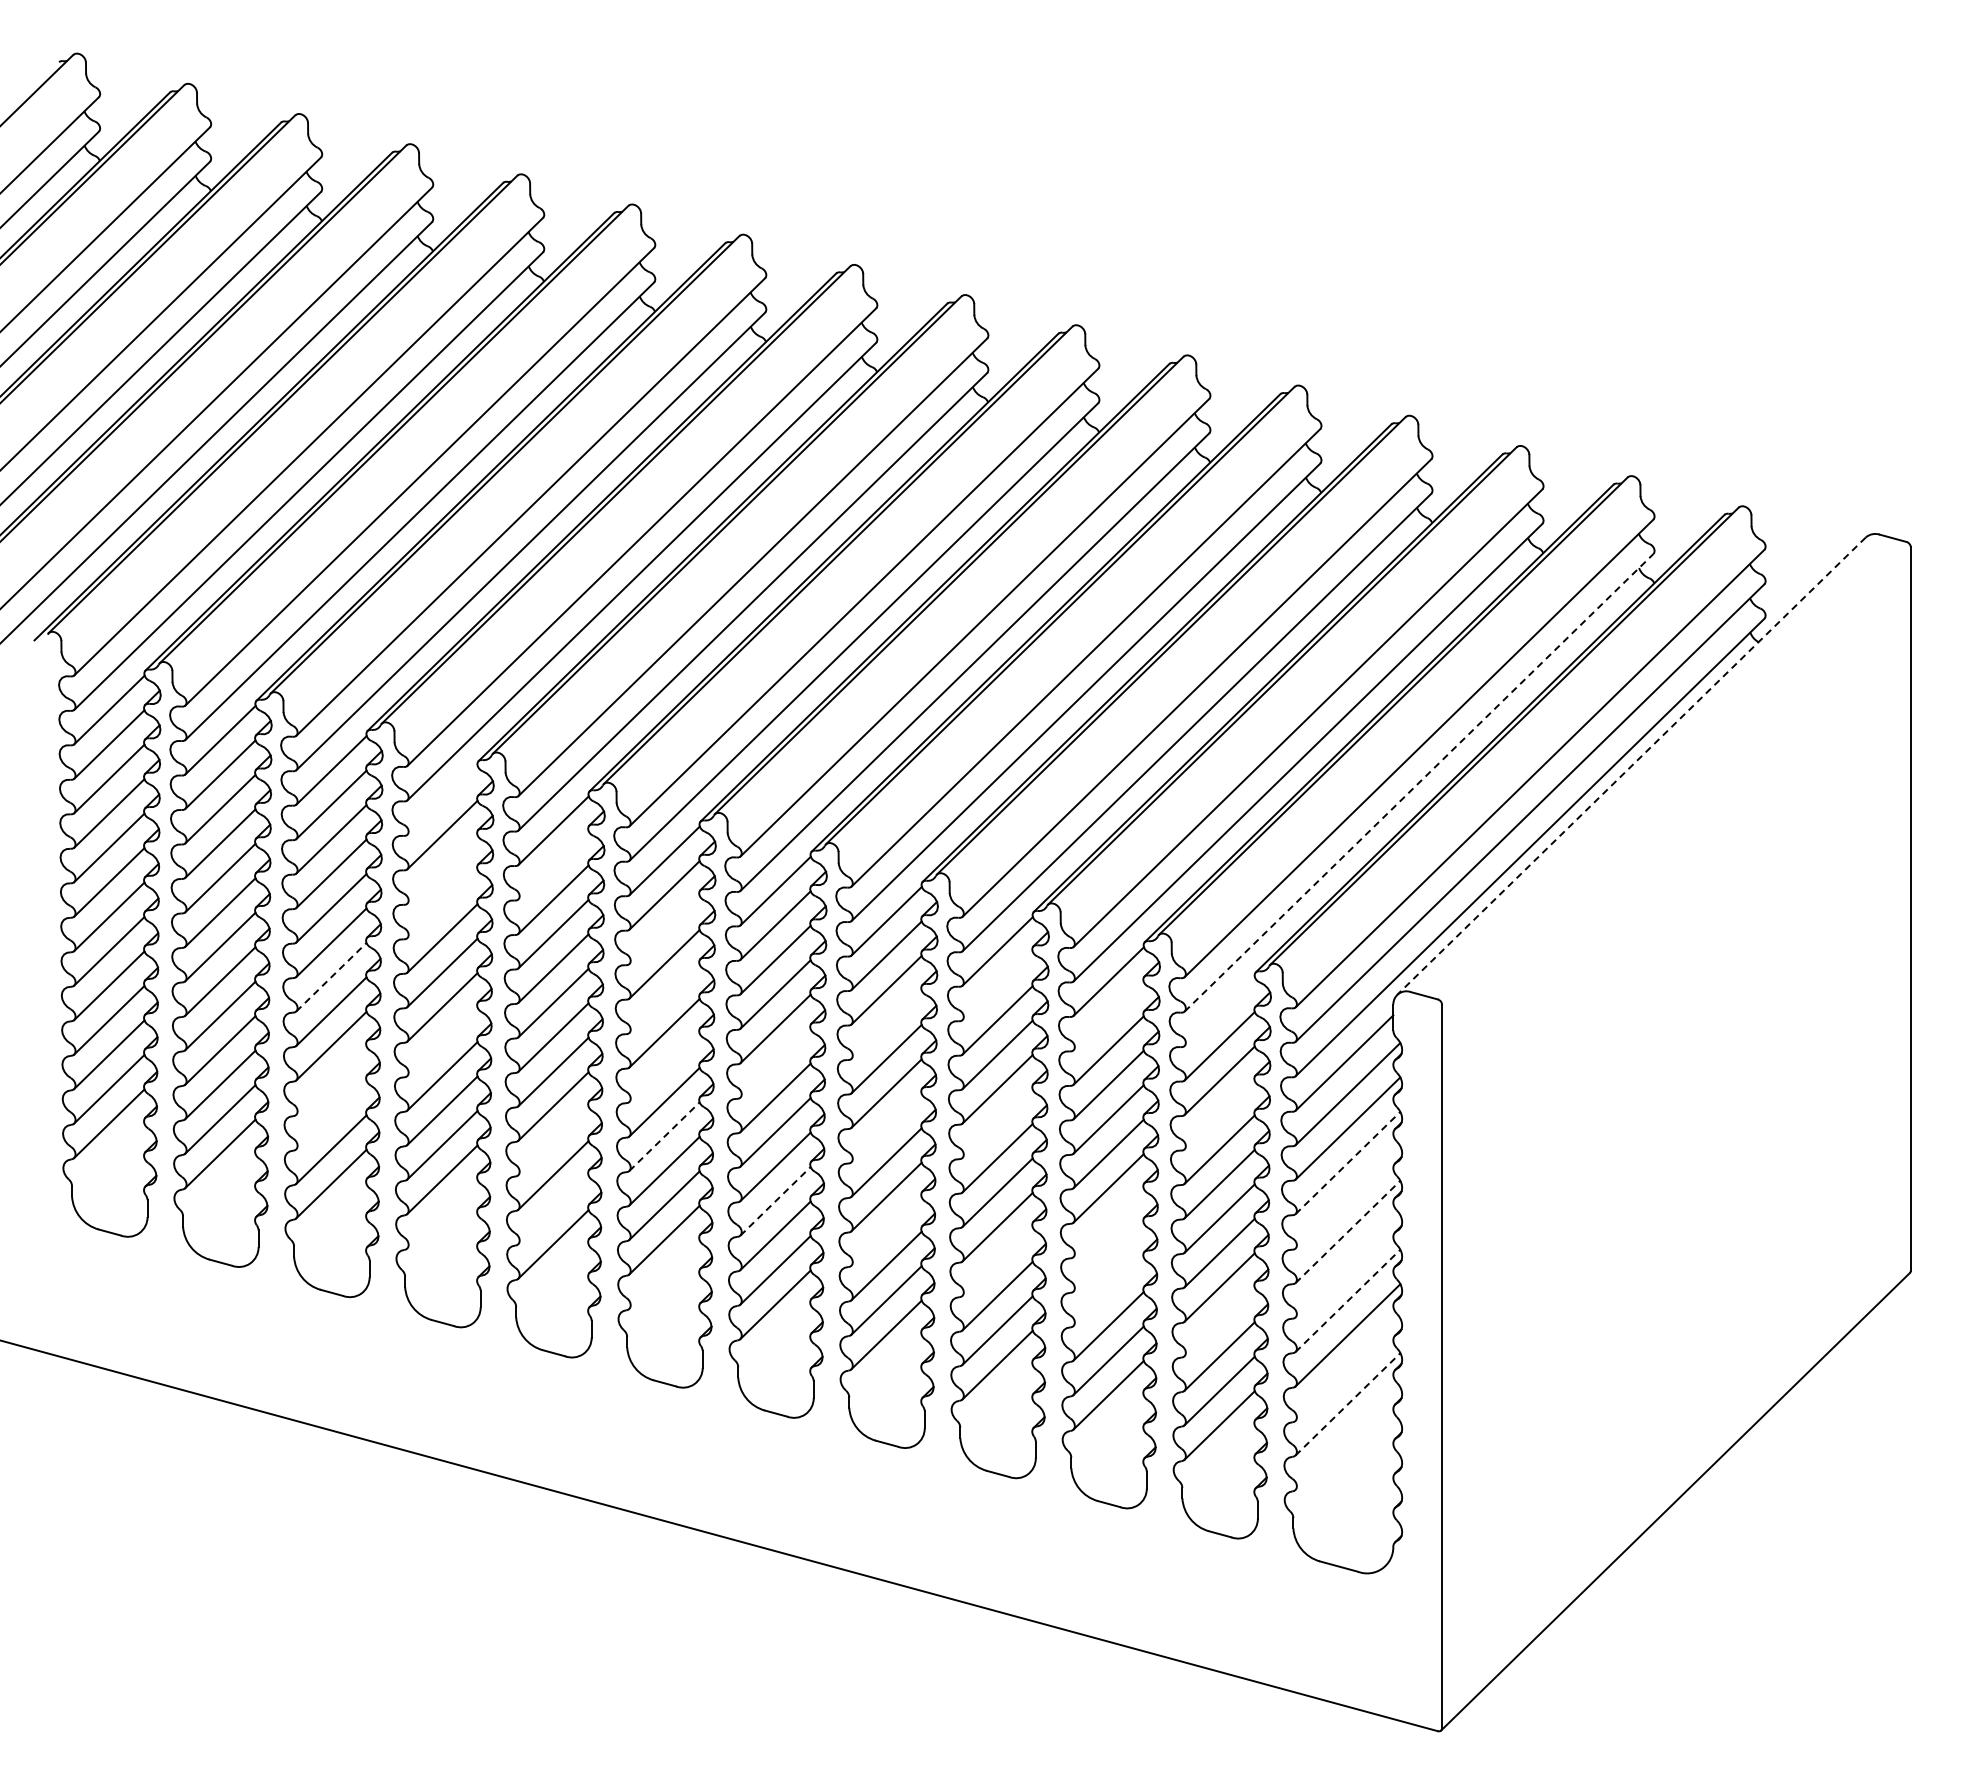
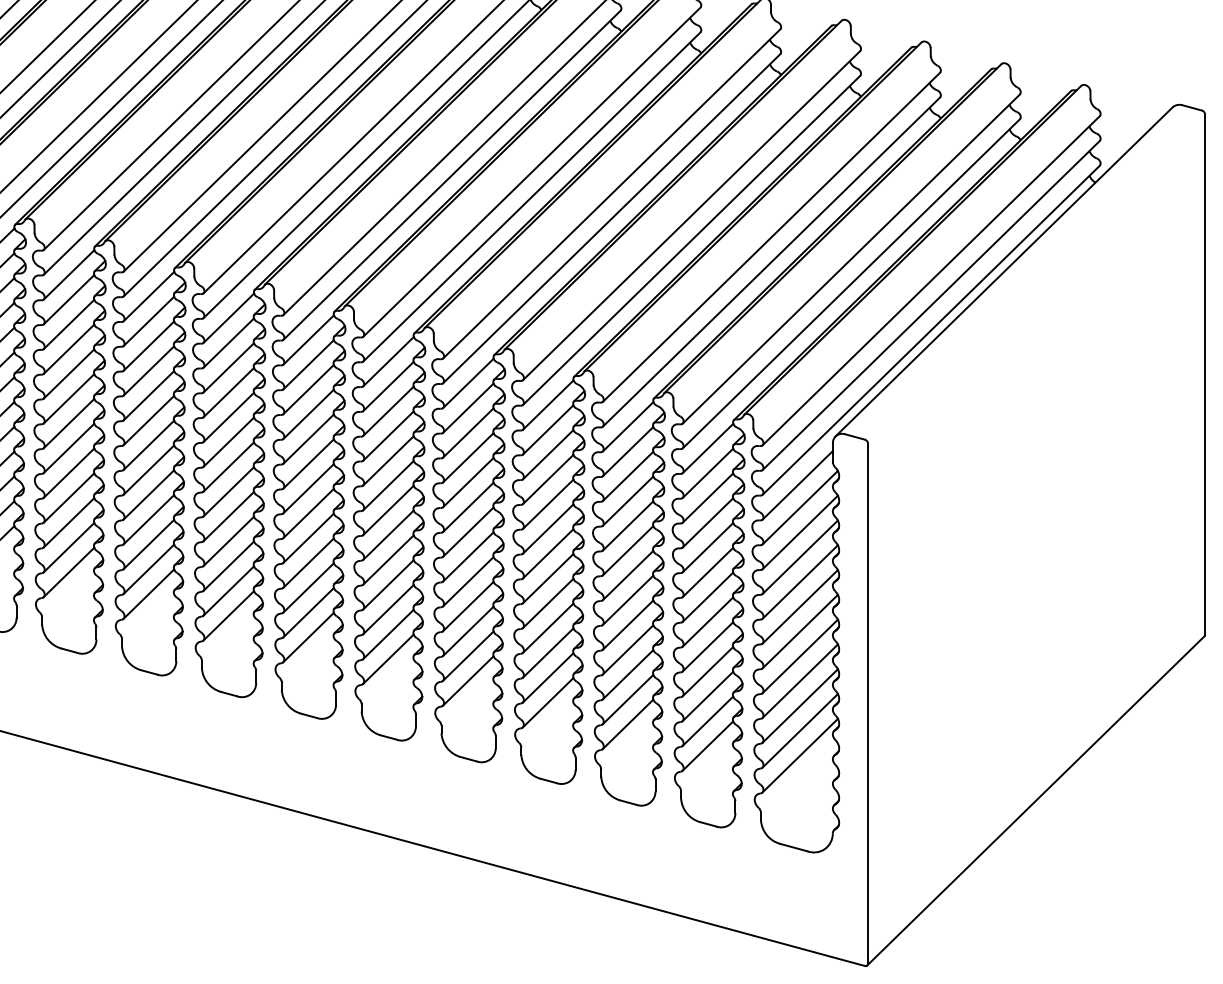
line: (1631, 766) -> (1004, 272), dashed -> solid
line: (1419, 782) -> (851, 283), dashed -> solid
line: (442, 800) -> (148, 296), added
line: (553, 865) -> (228, 343), added
line: (442, 869) -> (148, 346), added
line: (442, 903) -> (148, 370), added
line: (664, 929) -> (308, 389), added
line: (331, 976) -> (69, 423), dashed -> solid
line: (997, 985) -> (548, 429), added
line: (664, 998) -> (308, 438), added
line: (1219, 1011) -> (707, 448), added
line: (1108, 1015) -> (627, 451), added
line: (886, 1024) -> (468, 457), added
line: (442, 1041) -> (148, 469), added
line: (775, 1063) -> (388, 485), added
line: (664, 1067) -> (308, 488), added
line: (331, 1080) -> (69, 497), added
line: (331, 1114) -> (69, 522), added
line: (1219, 1115) -> (707, 523), added
line: (997, 1123) -> (548, 528), added
line: (886, 1127) -> (468, 531), added
line: (664, 1136) -> (308, 538), dashed -> solid
line: (553, 1140) -> (228, 541), added
line: (1348, 1162) -> (800, 556), dashed -> solid
line: (1347, 1197) -> (799, 582), added
line: (775, 1201) -> (388, 584), dashed -> solid
line: (553, 1209) -> (228, 590), added
line: (442, 1213) -> (148, 593), added
line: (1108, 1222) -> (627, 600), added
line: (886, 1231) -> (468, 606), added
line: (1348, 1231) -> (800, 606), dashed -> solid
line: (1108, 1257) -> (627, 625), added
line: (997, 1261) -> (548, 628), added
line: (1347, 1266) -> (799, 631), added
line: (664, 1274) -> (308, 637), added
line: (1108, 1291) -> (627, 649), added
line: (1348, 1300) -> (800, 656), dashed -> solid
line: (1219, 1321) -> (707, 671), added
line: (1347, 1369) -> (799, 705), added
line: (1348, 1403) -> (800, 730), dashed -> solid
line: (1347, 1438) -> (799, 755), added

